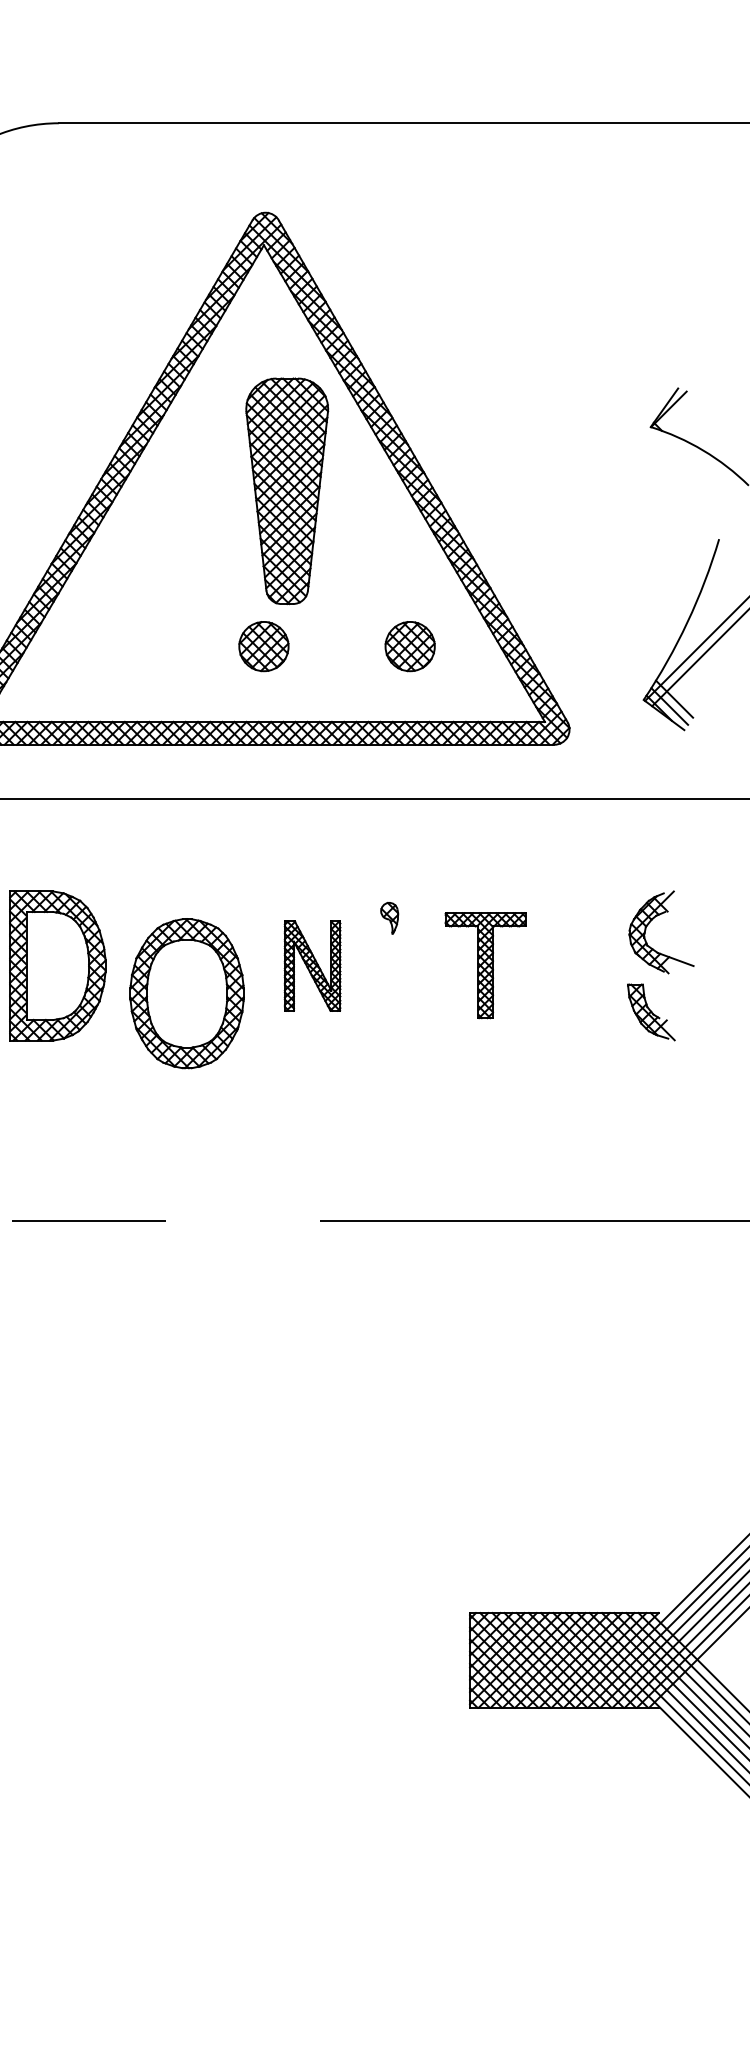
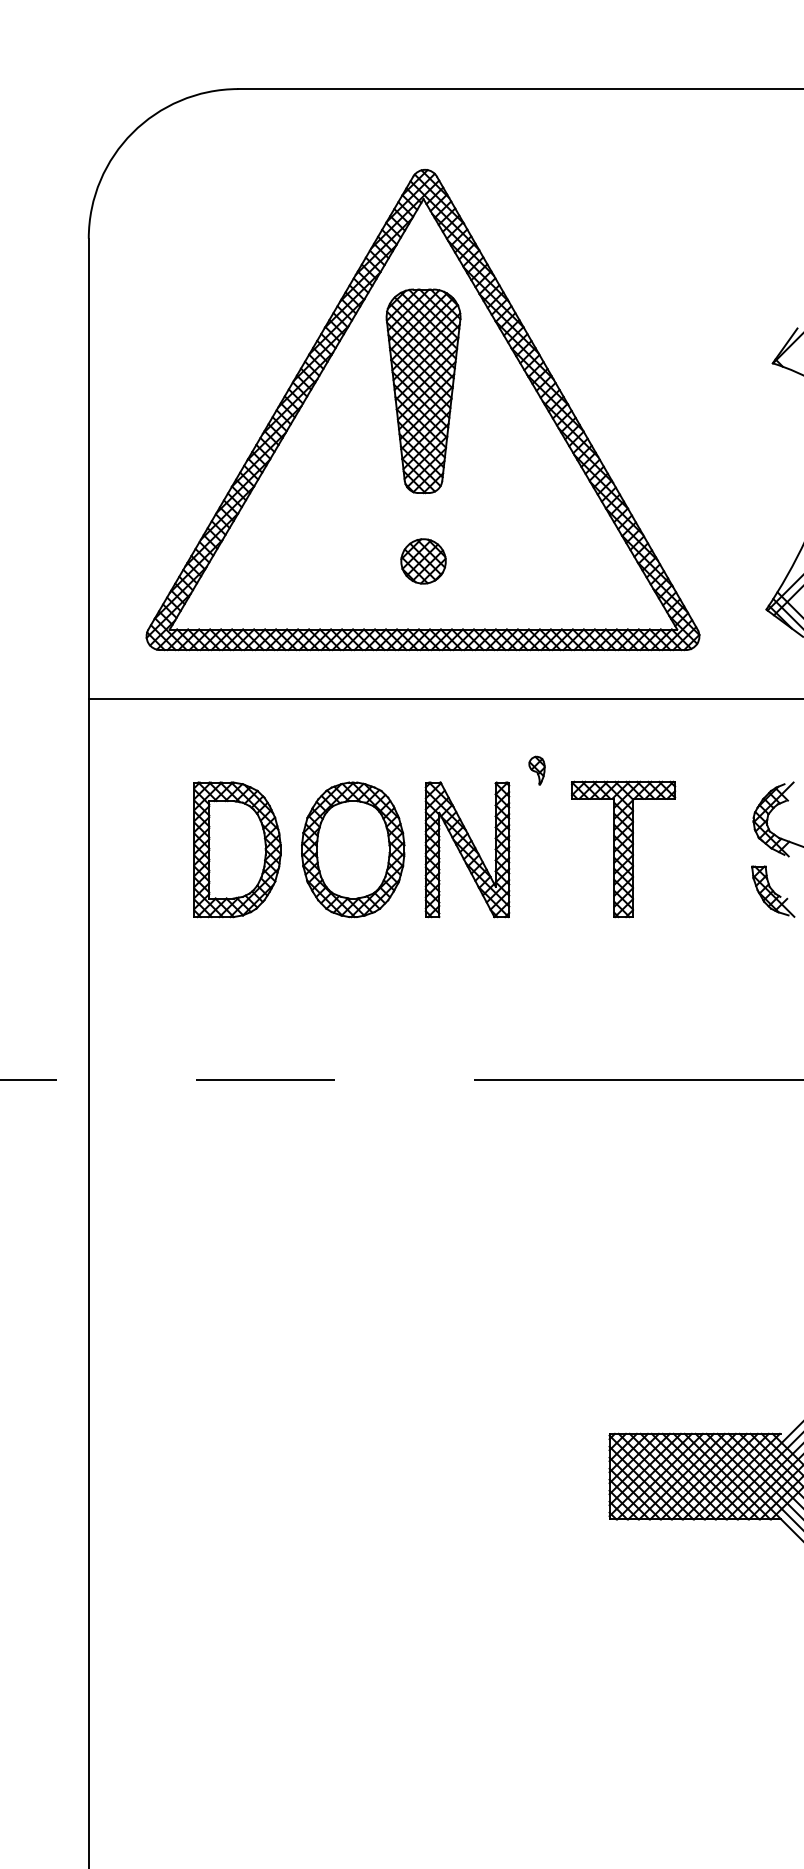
part: (287, 491) -> (423, 391), moved
part: (410, 646) -> (555, 561), removed
part: (389, 918) -> (536, 770), moved
part: (312, 965) -> (467, 849), size x1.67
part: (485, 965) -> (623, 849), size x1.43
part: (187, 993) -> (353, 849), moved

